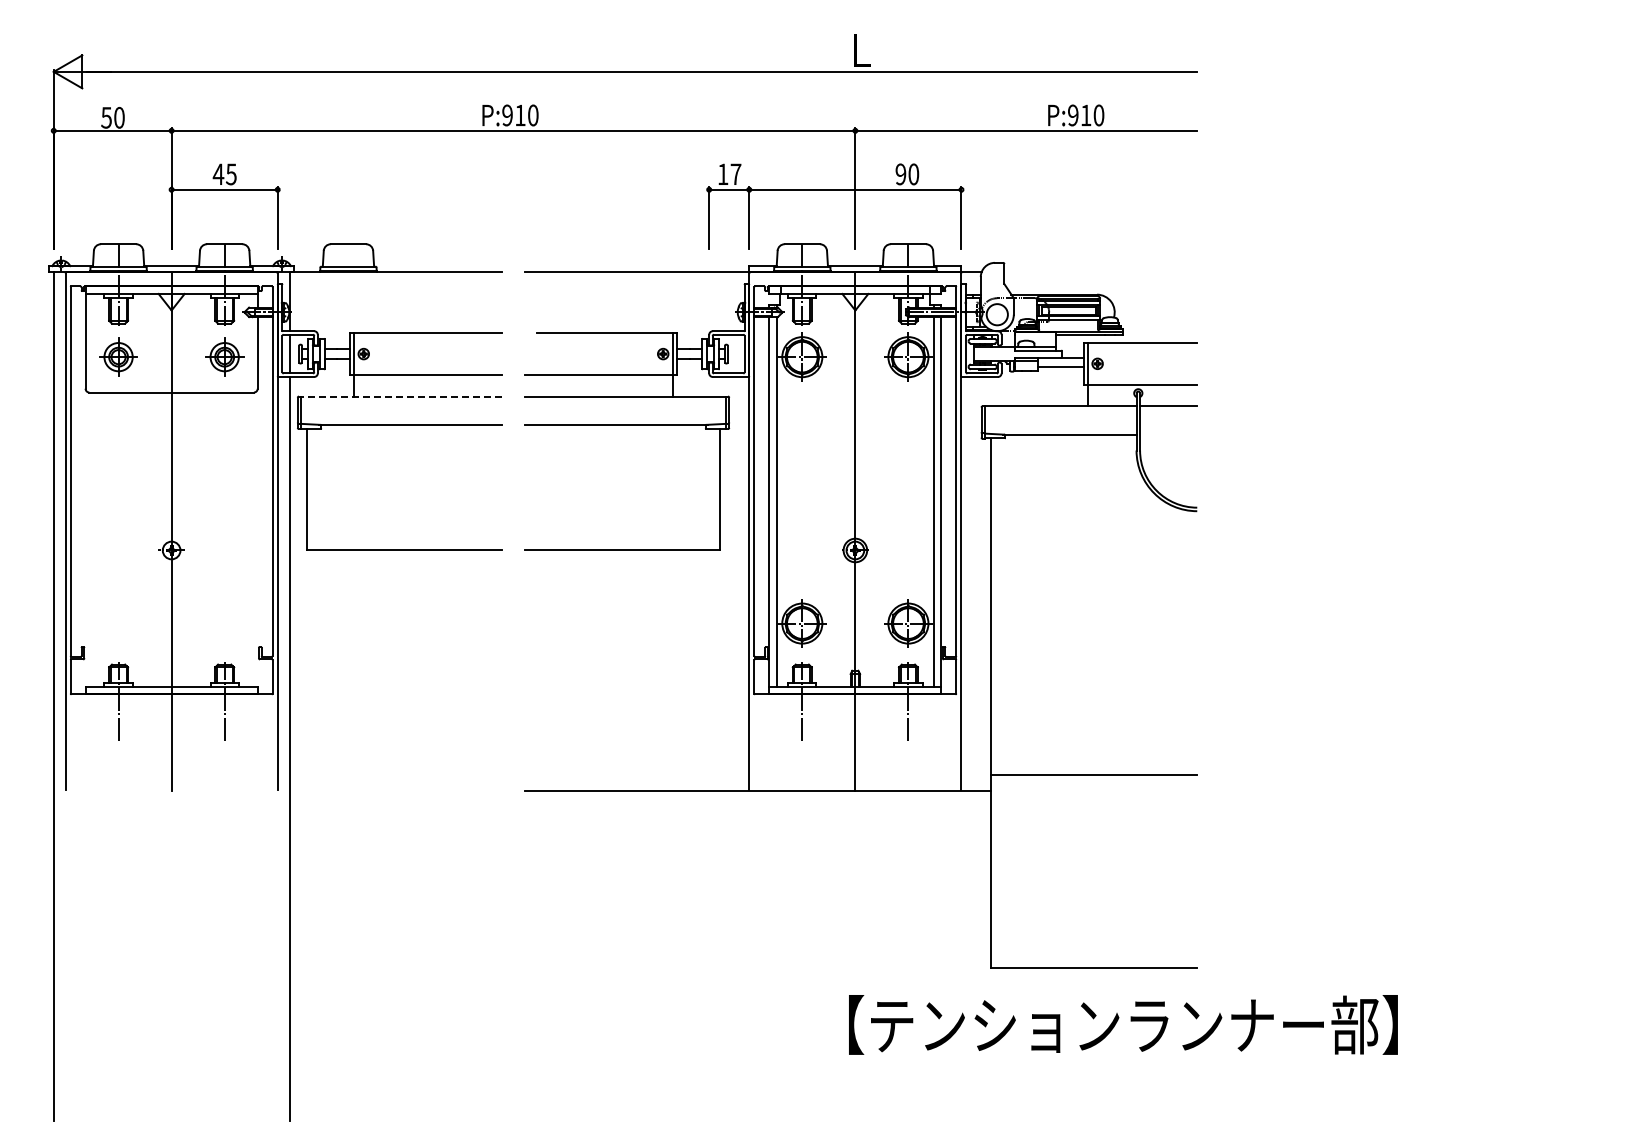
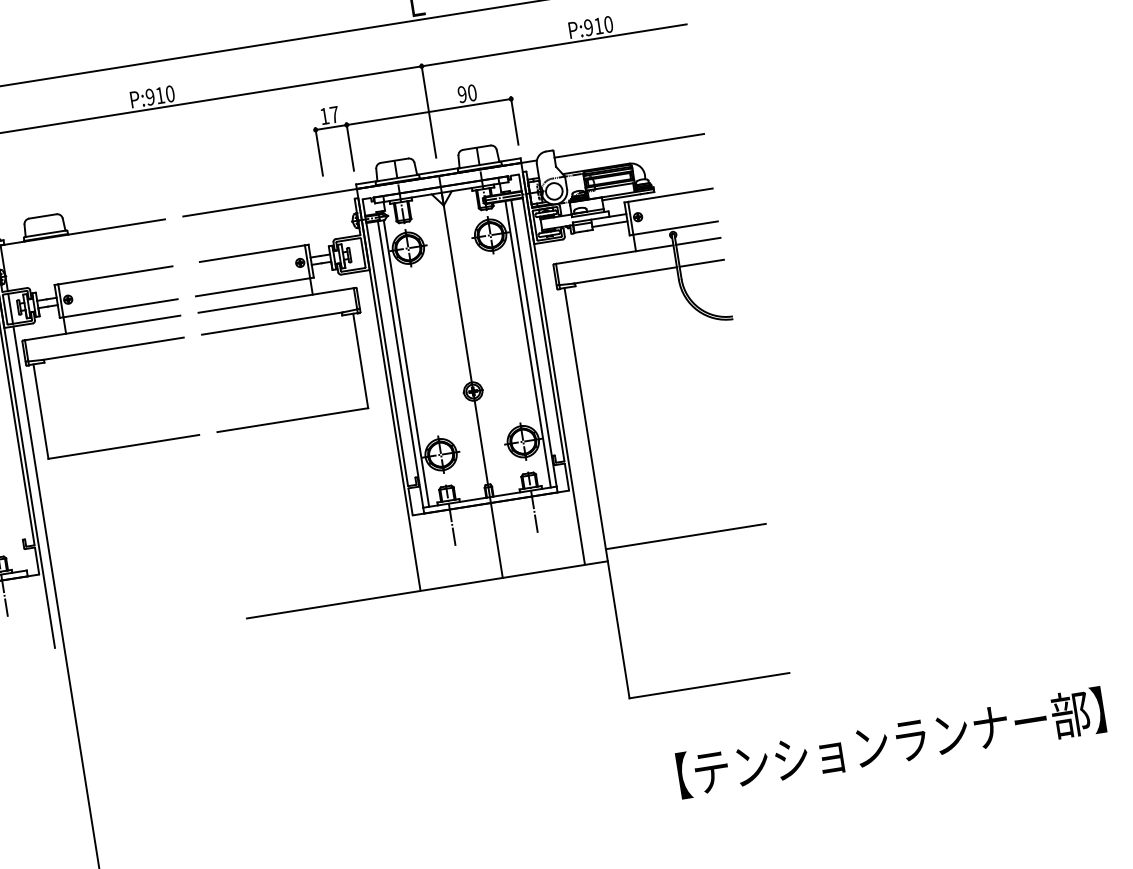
line: (1100, 272) -> (629, 146), added
line: (401, 396) -> (102, 327), dashed -> solid
line: (1168, 434) -> (701, 263), added
text: (1123, 1024) -> (891, 742), moved

